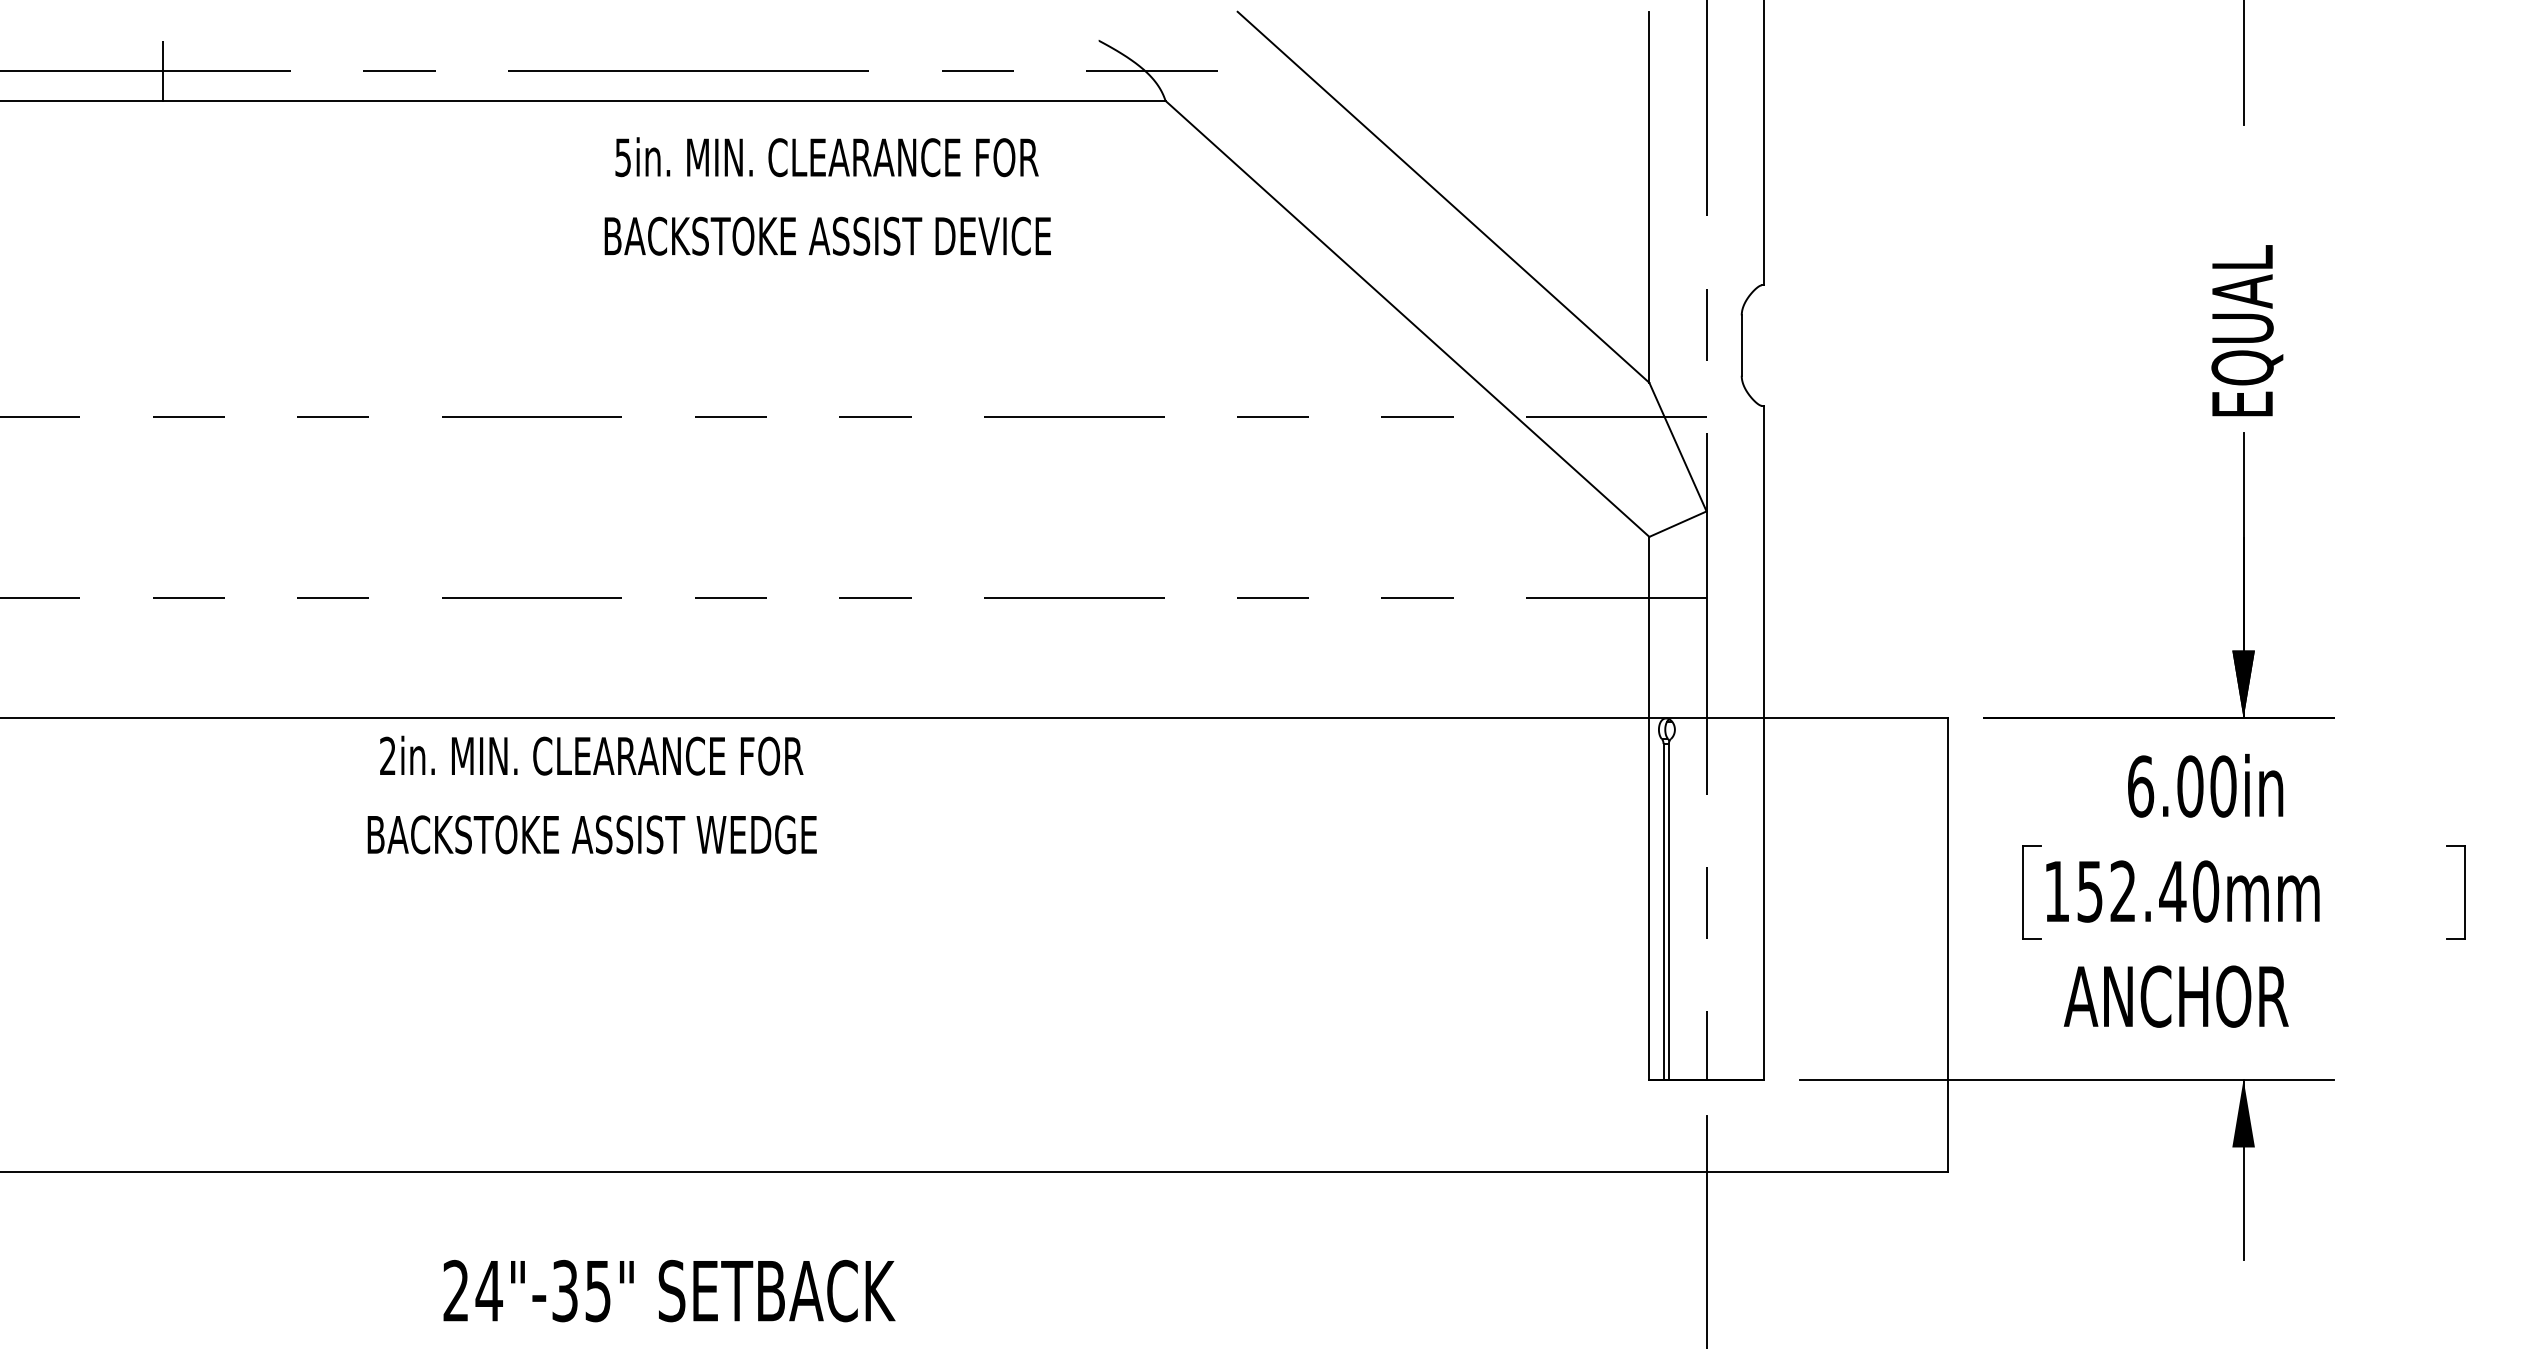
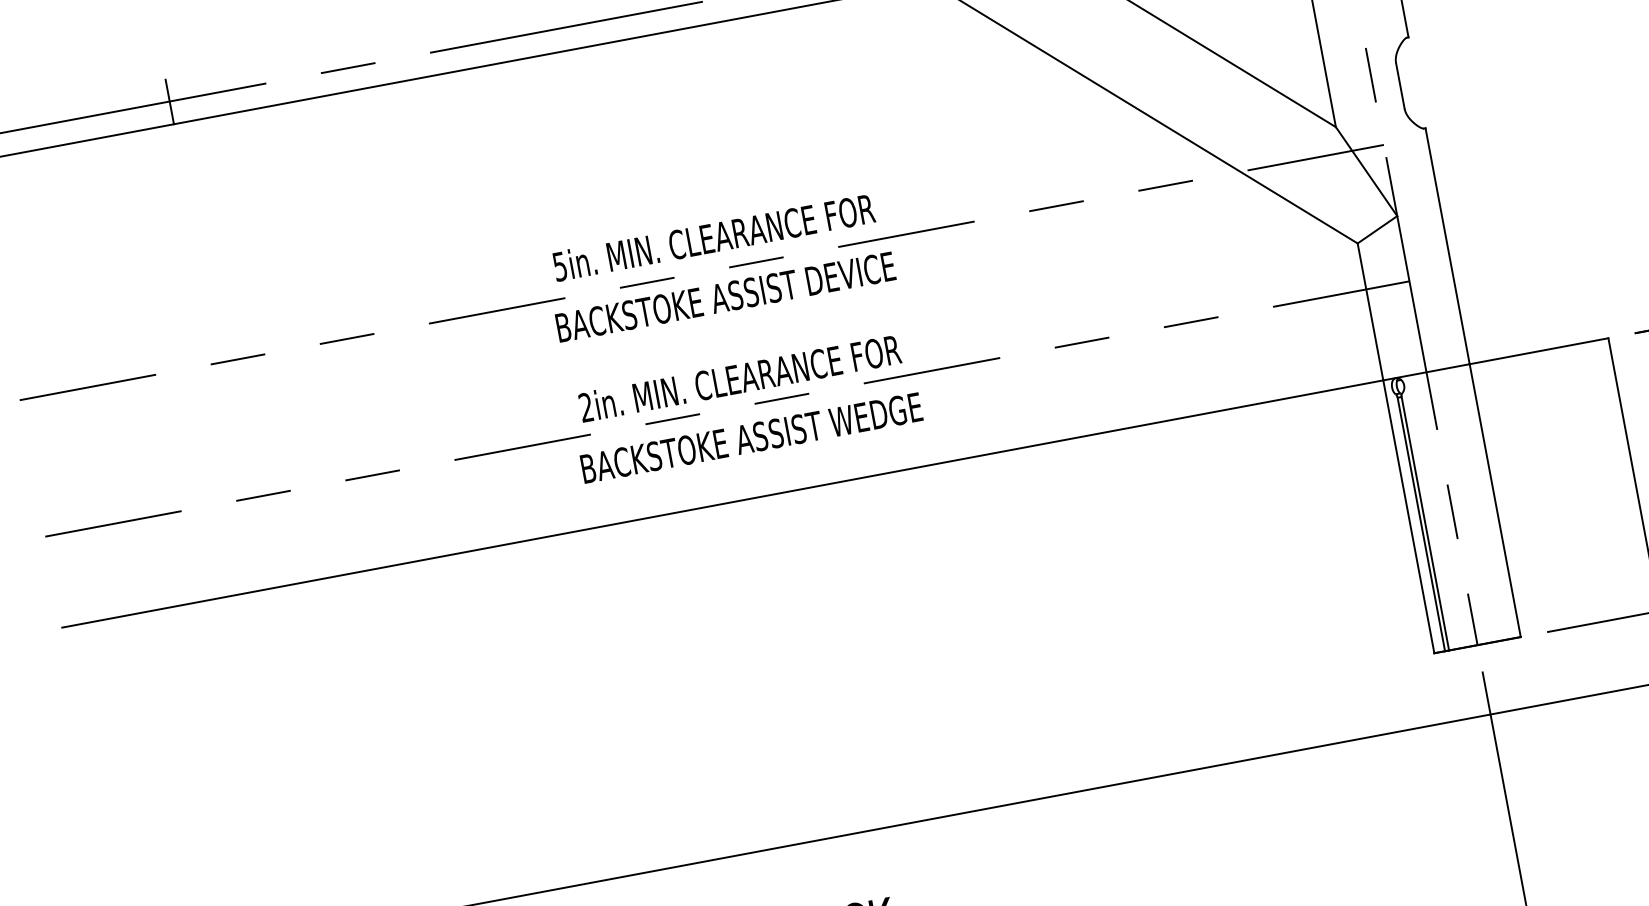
text: (827, 196) -> (719, 267), moved
text: (591, 794) -> (745, 407), moved

